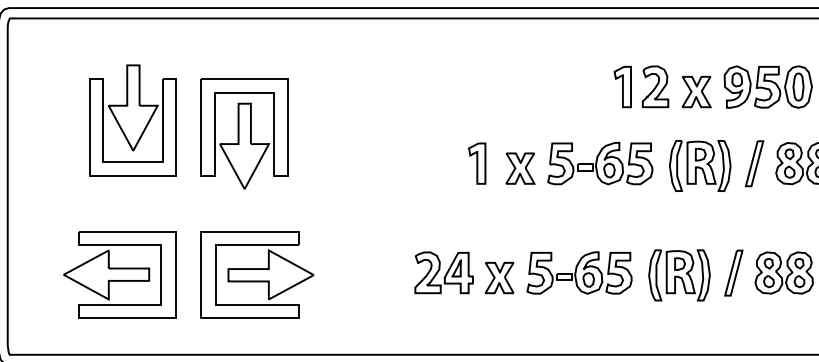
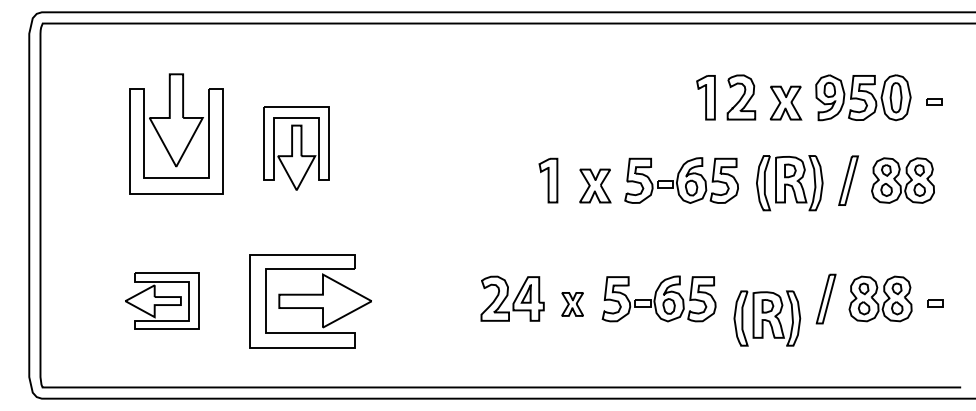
part: (244, 133) -> (296, 148), size x0.7
part: (119, 275) -> (161, 301), size x0.6
part: (679, 275) -> (767, 318), moved
part: (499, 278) -> (572, 304), size x0.7

